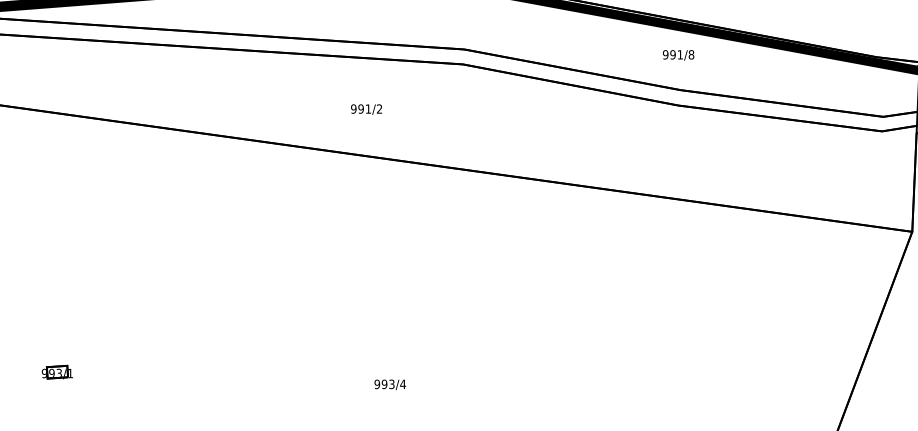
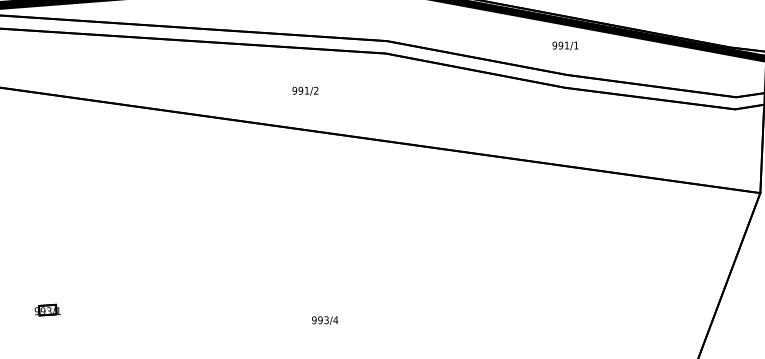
text: (691, 54) -> (576, 45), 991/8 -> 991/1

